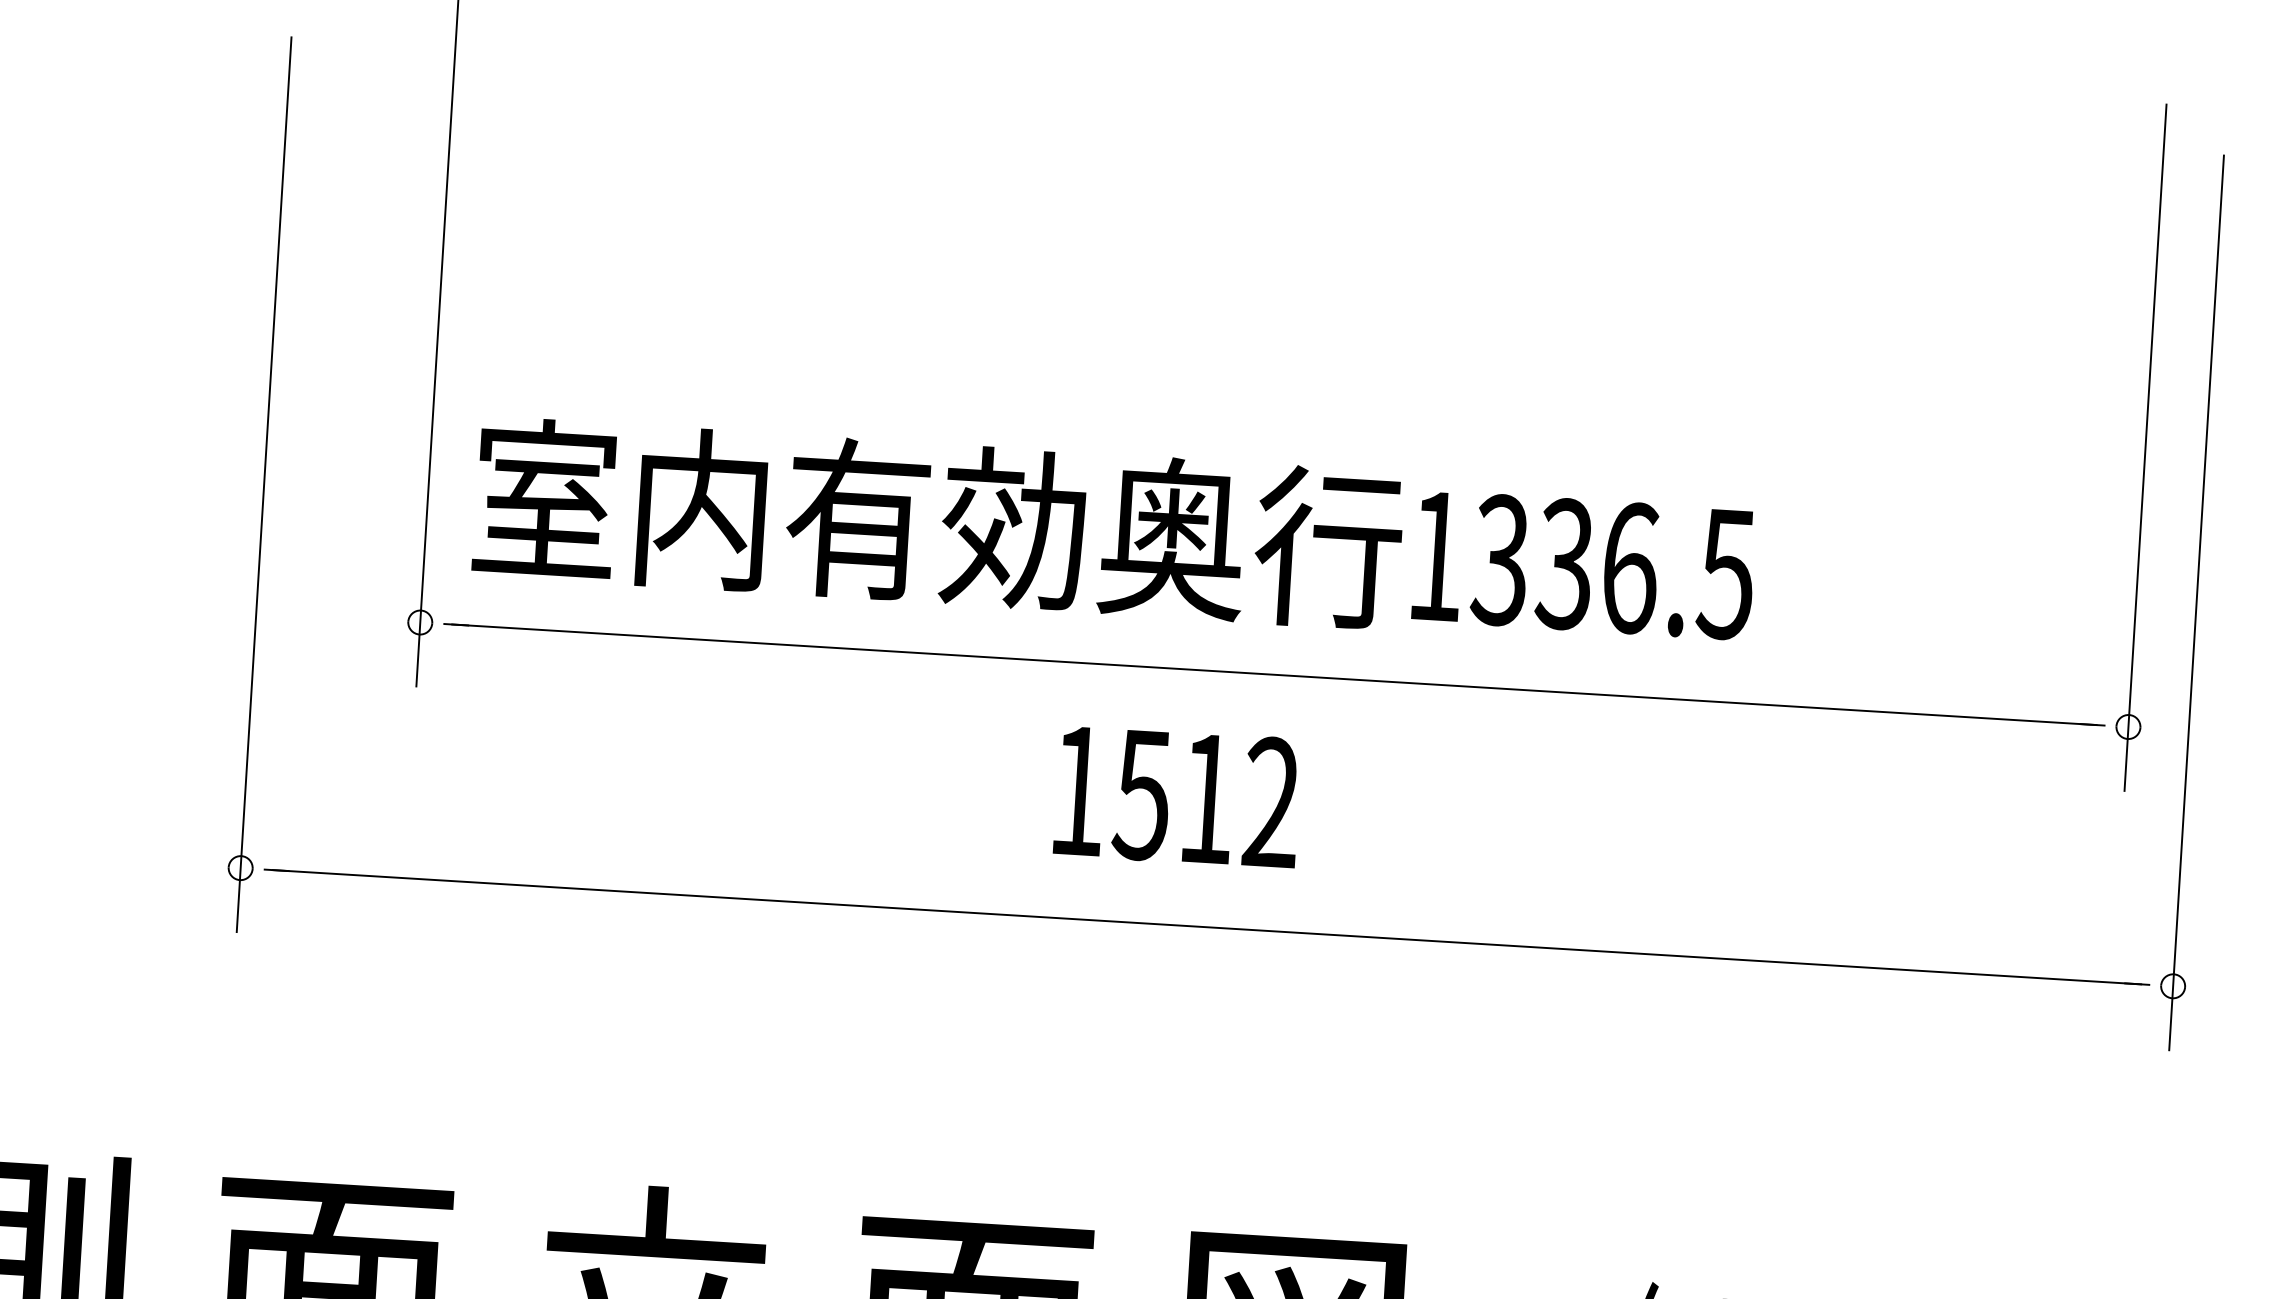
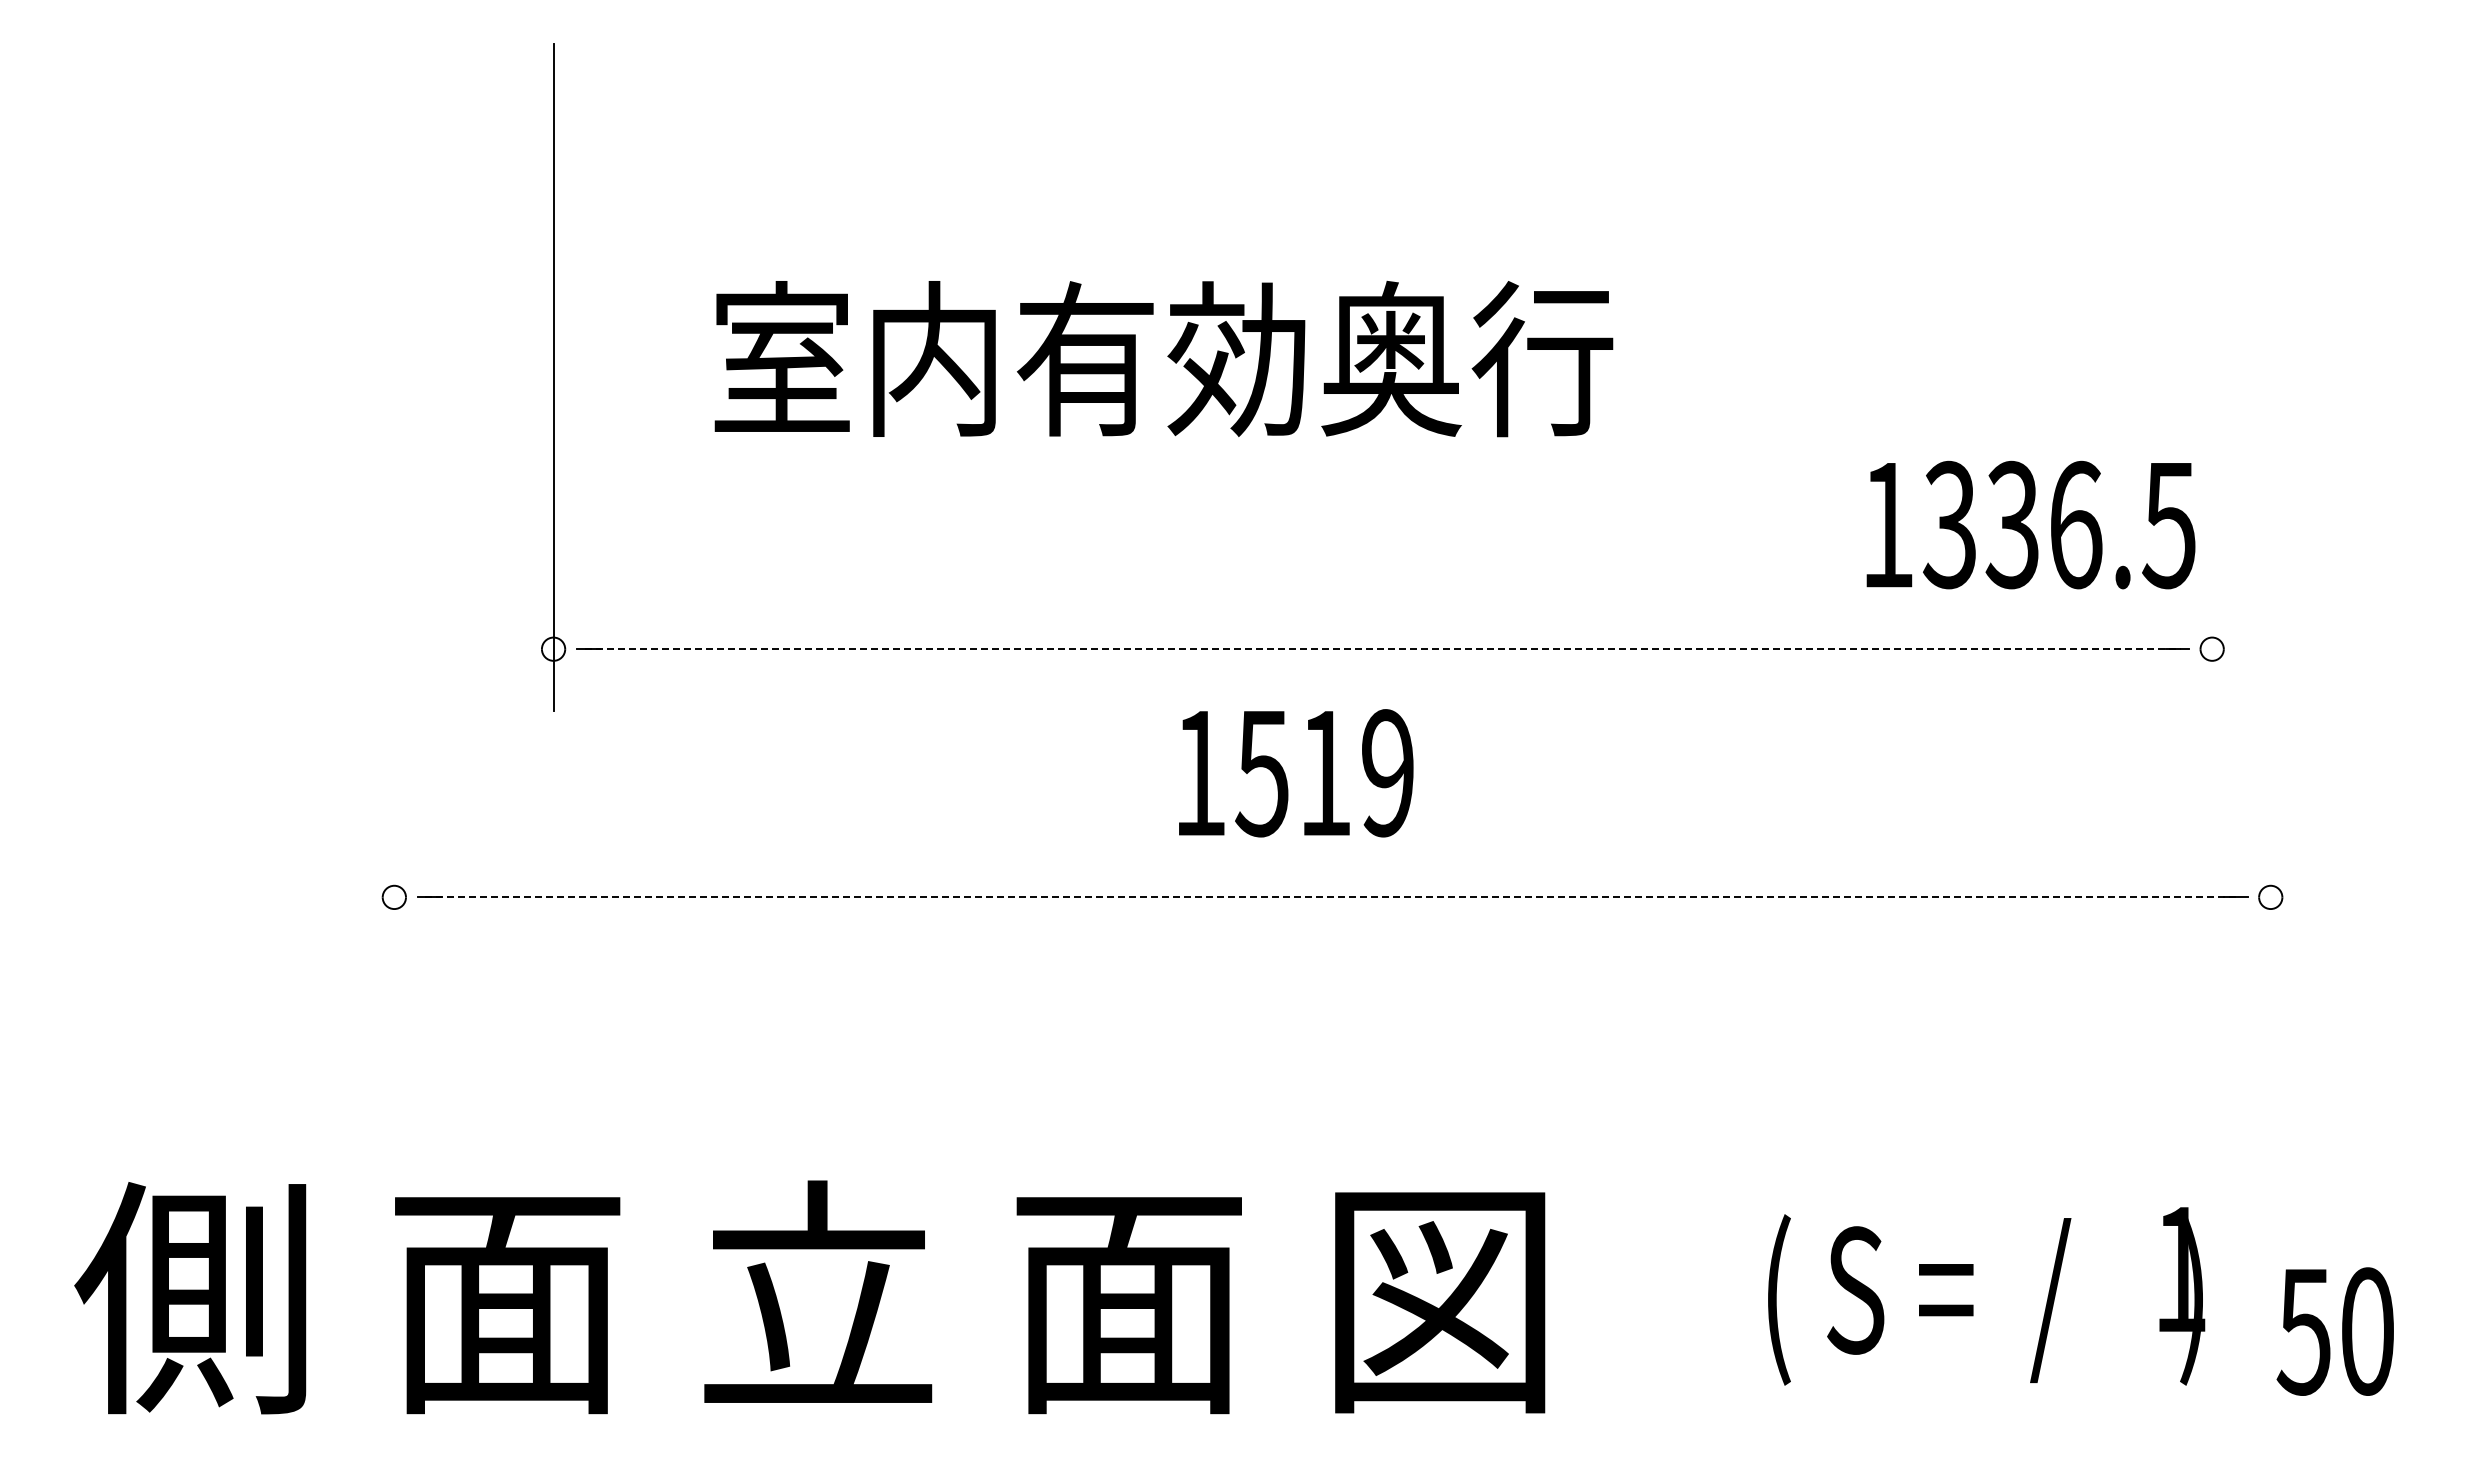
line: (2145, 447) -> (2212, 377), removed
line: (264, 484) -> (394, 524), removed
text: (937, 523) -> (1163, 358), moved
text: (1583, 564) -> (2030, 524), moved
line: (2196, 602) -> (2270, 524), removed
line: (1274, 675) -> (1383, 649), solid -> dashed
text: (1271, 803) -> (1387, 773), 1512 -> 1519
line: (1207, 927) -> (1333, 897), solid -> dashed

